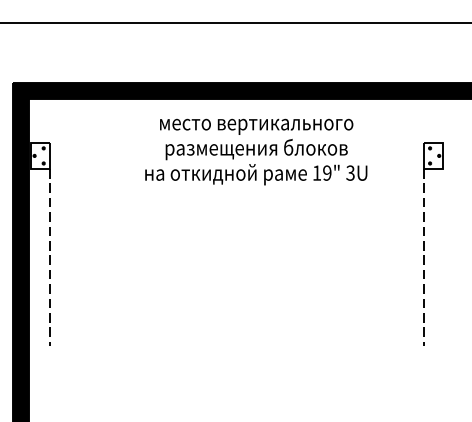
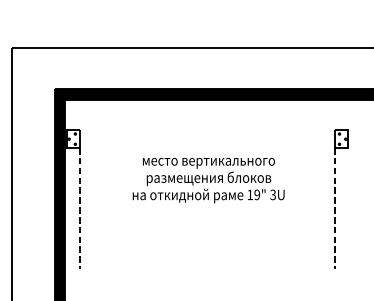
text: (255, 152) -> (208, 180), moved

